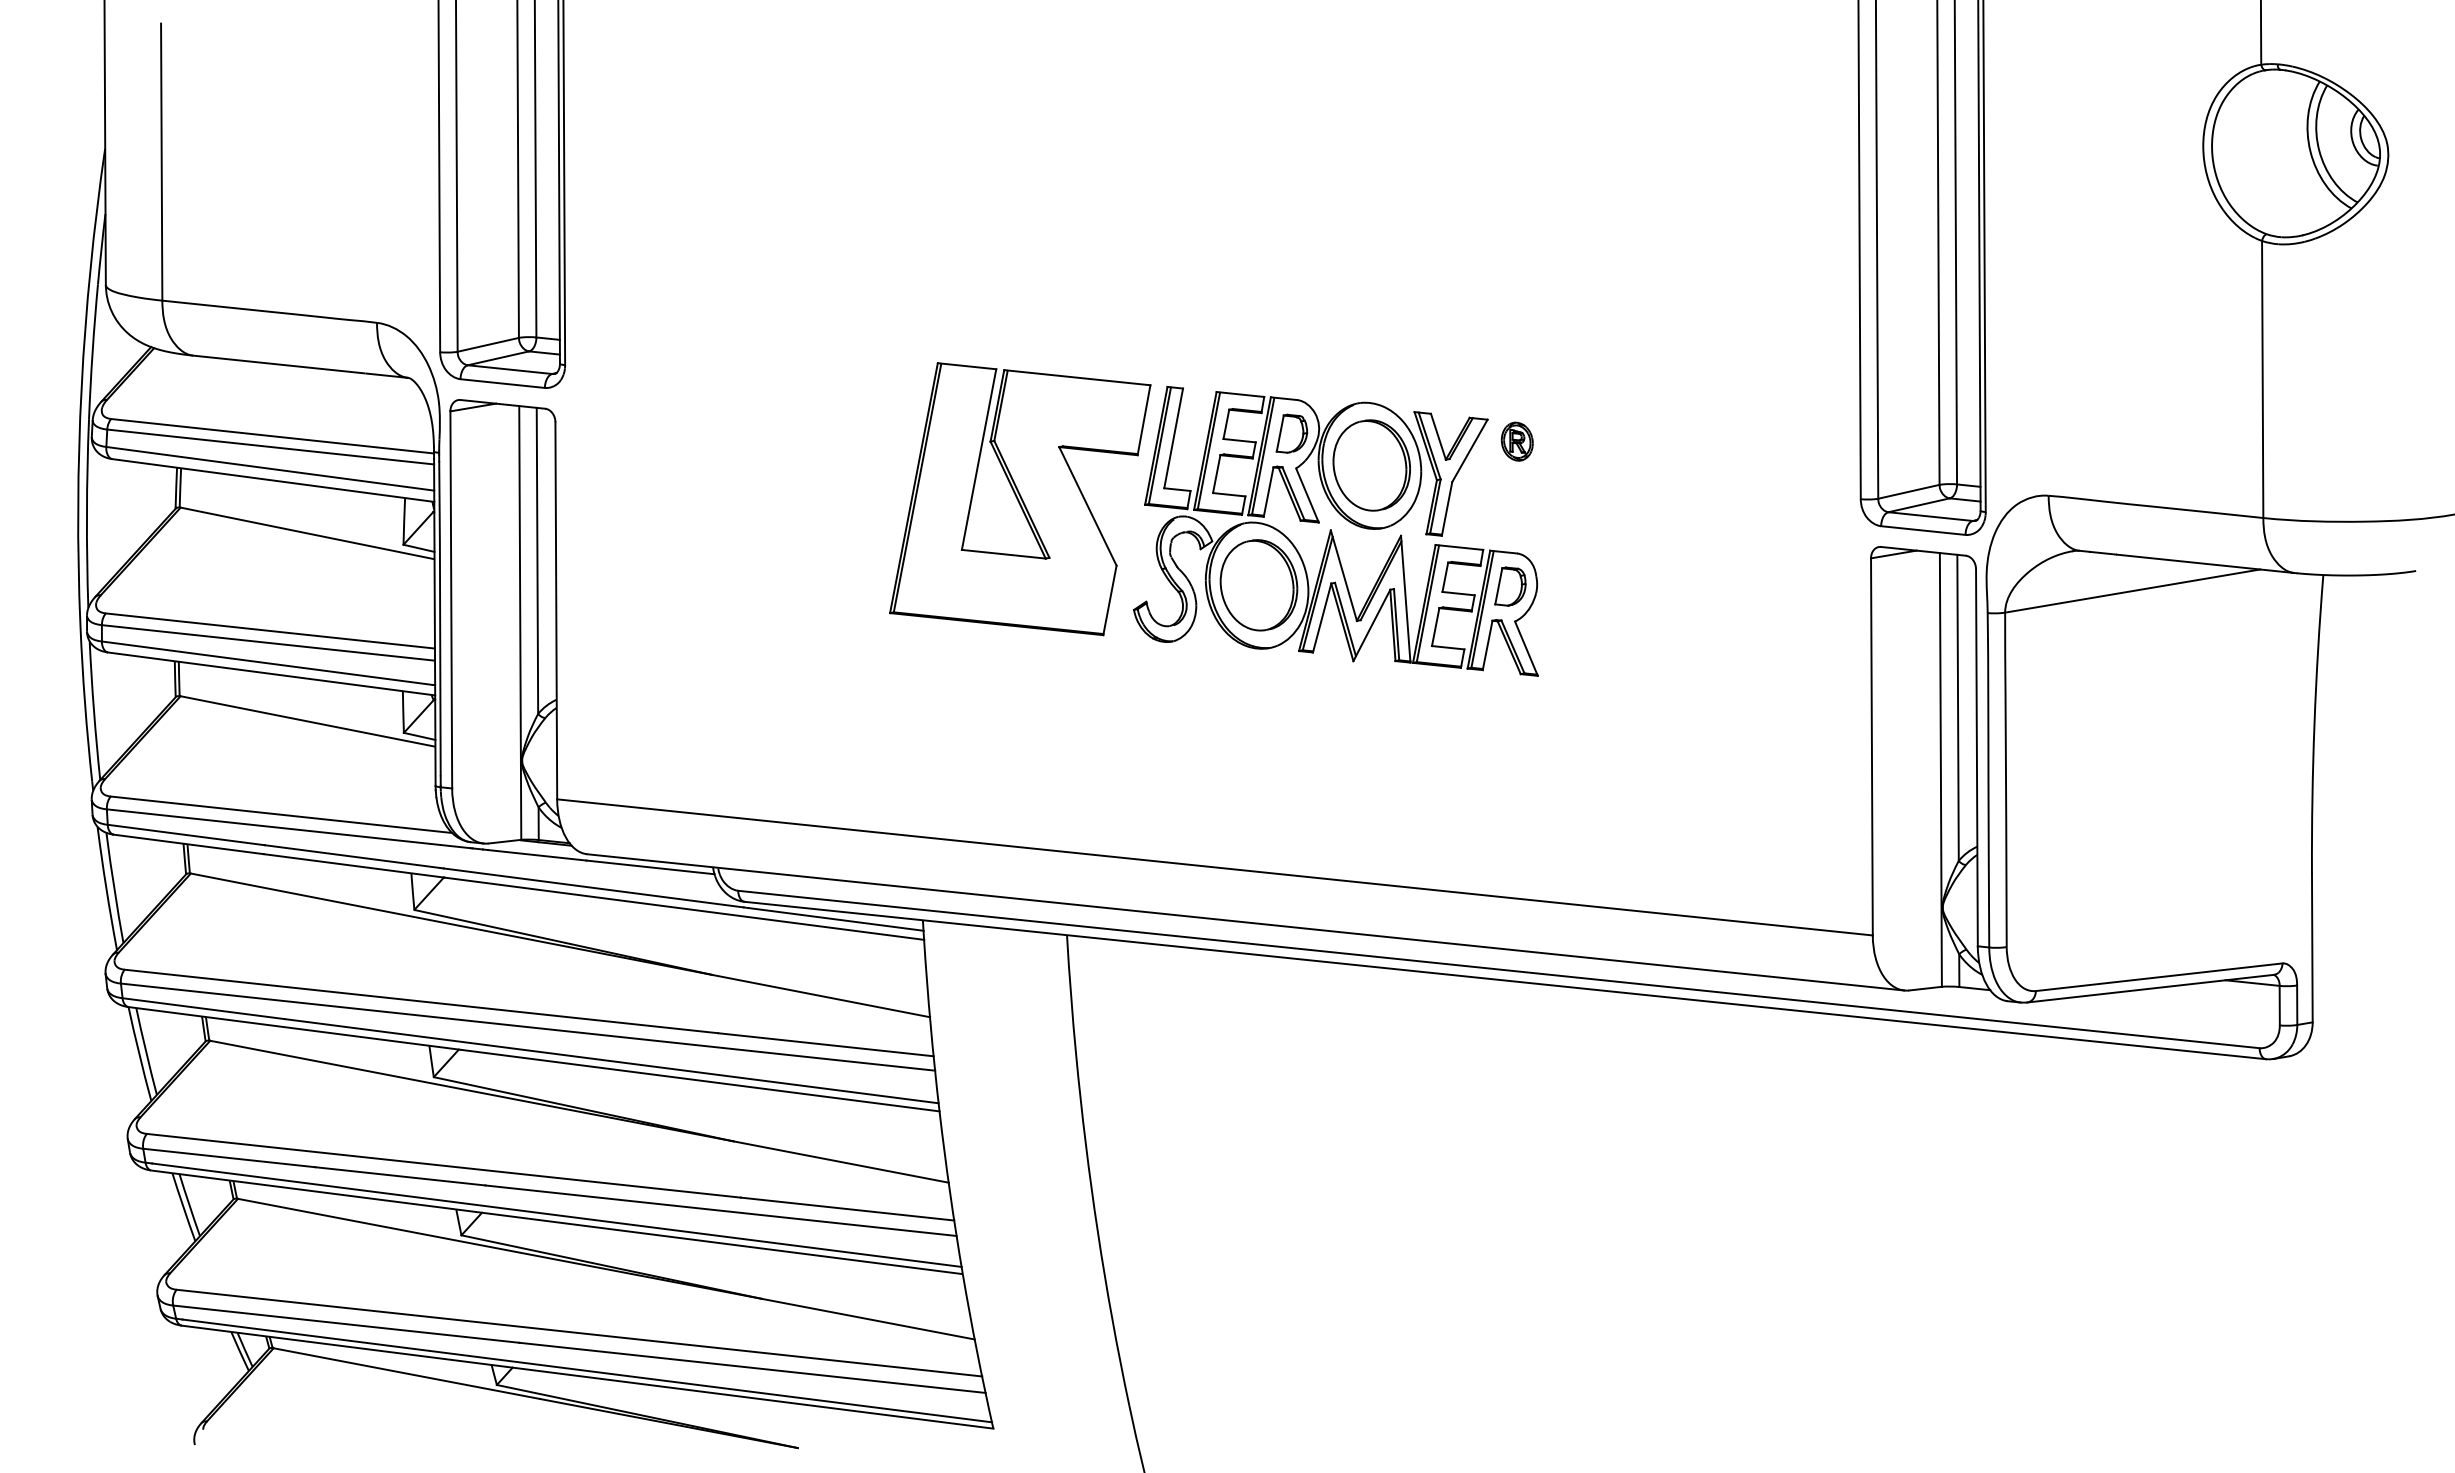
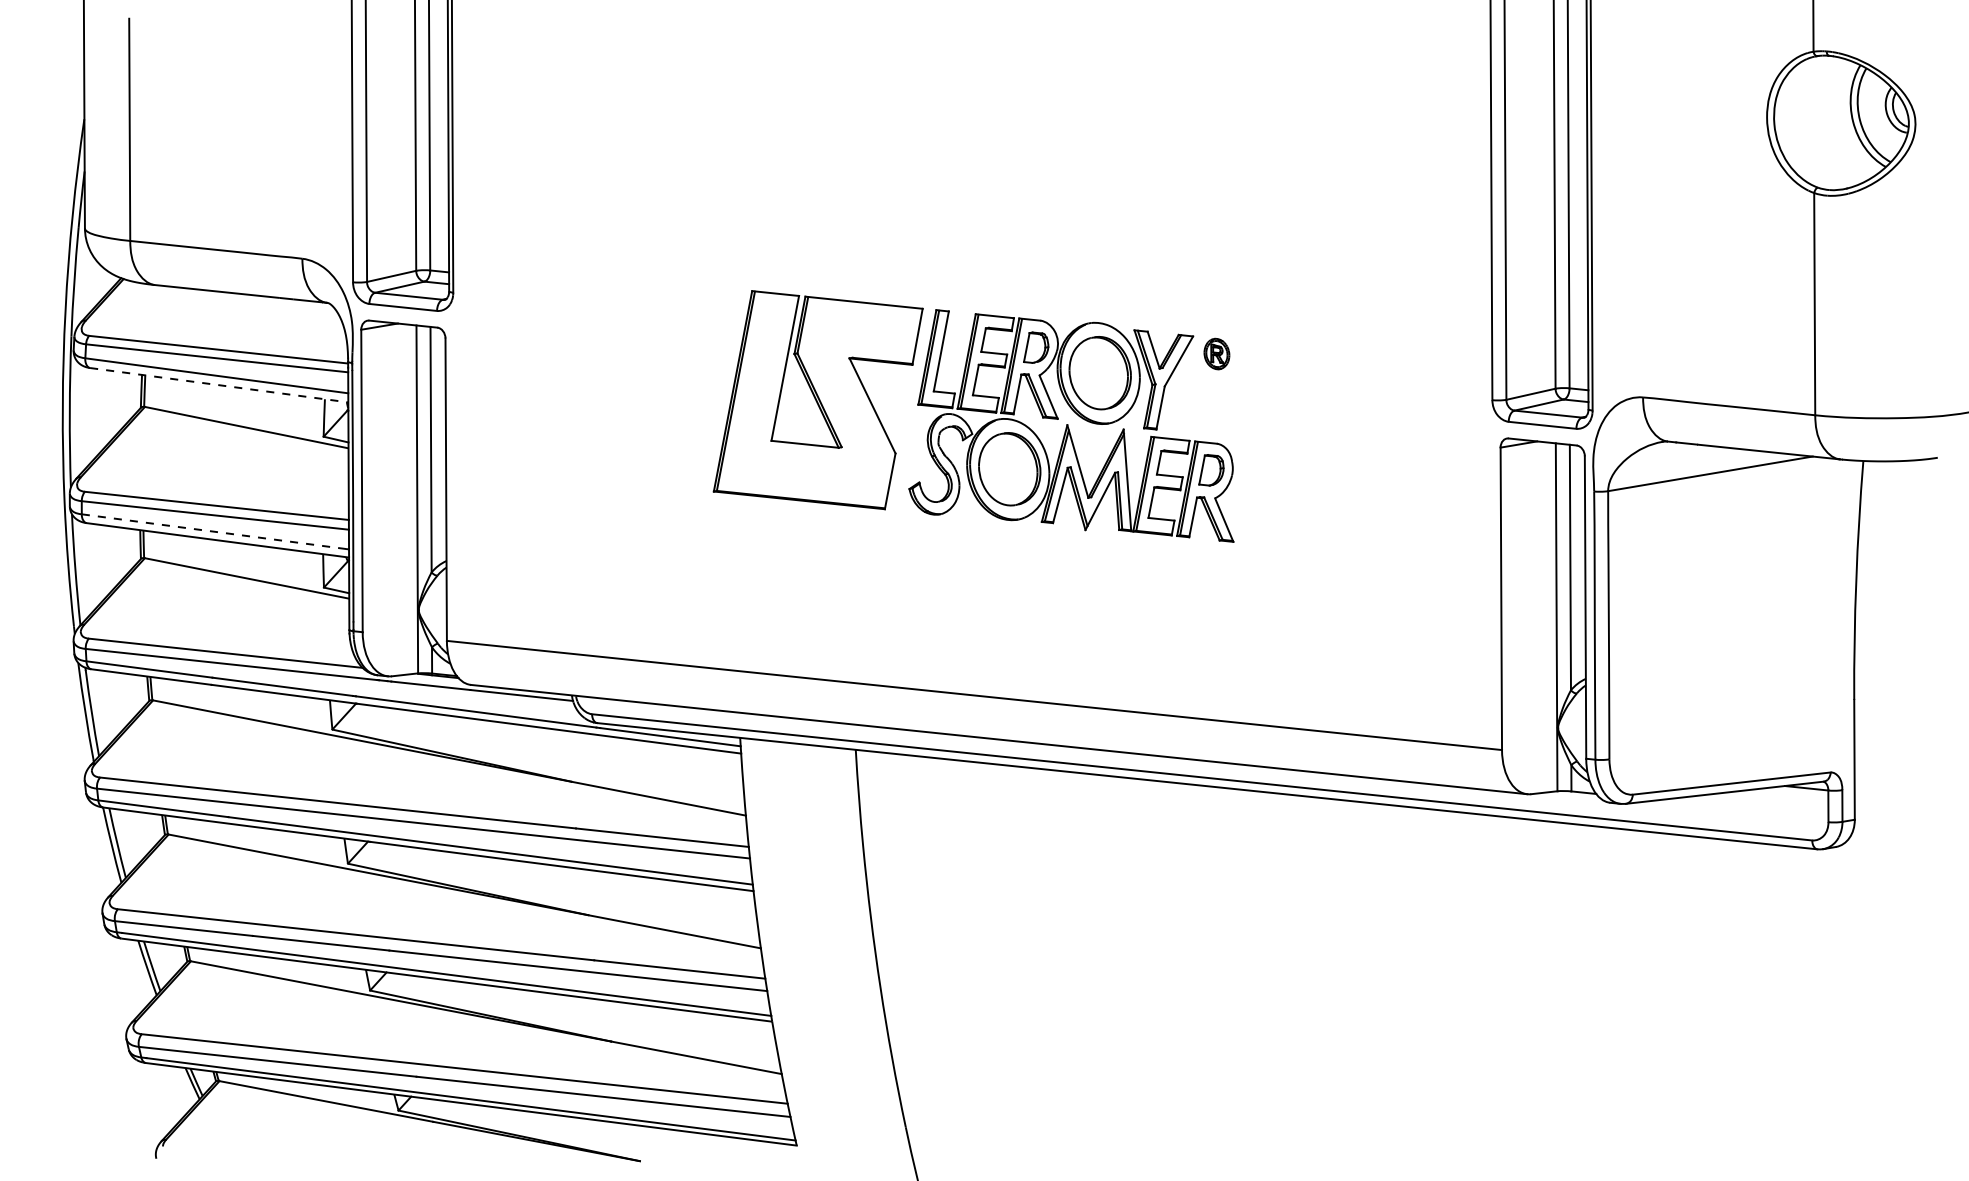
line: (273, 480) -> (219, 385), solid -> dashed
line: (267, 663) -> (214, 531), solid -> dashed

